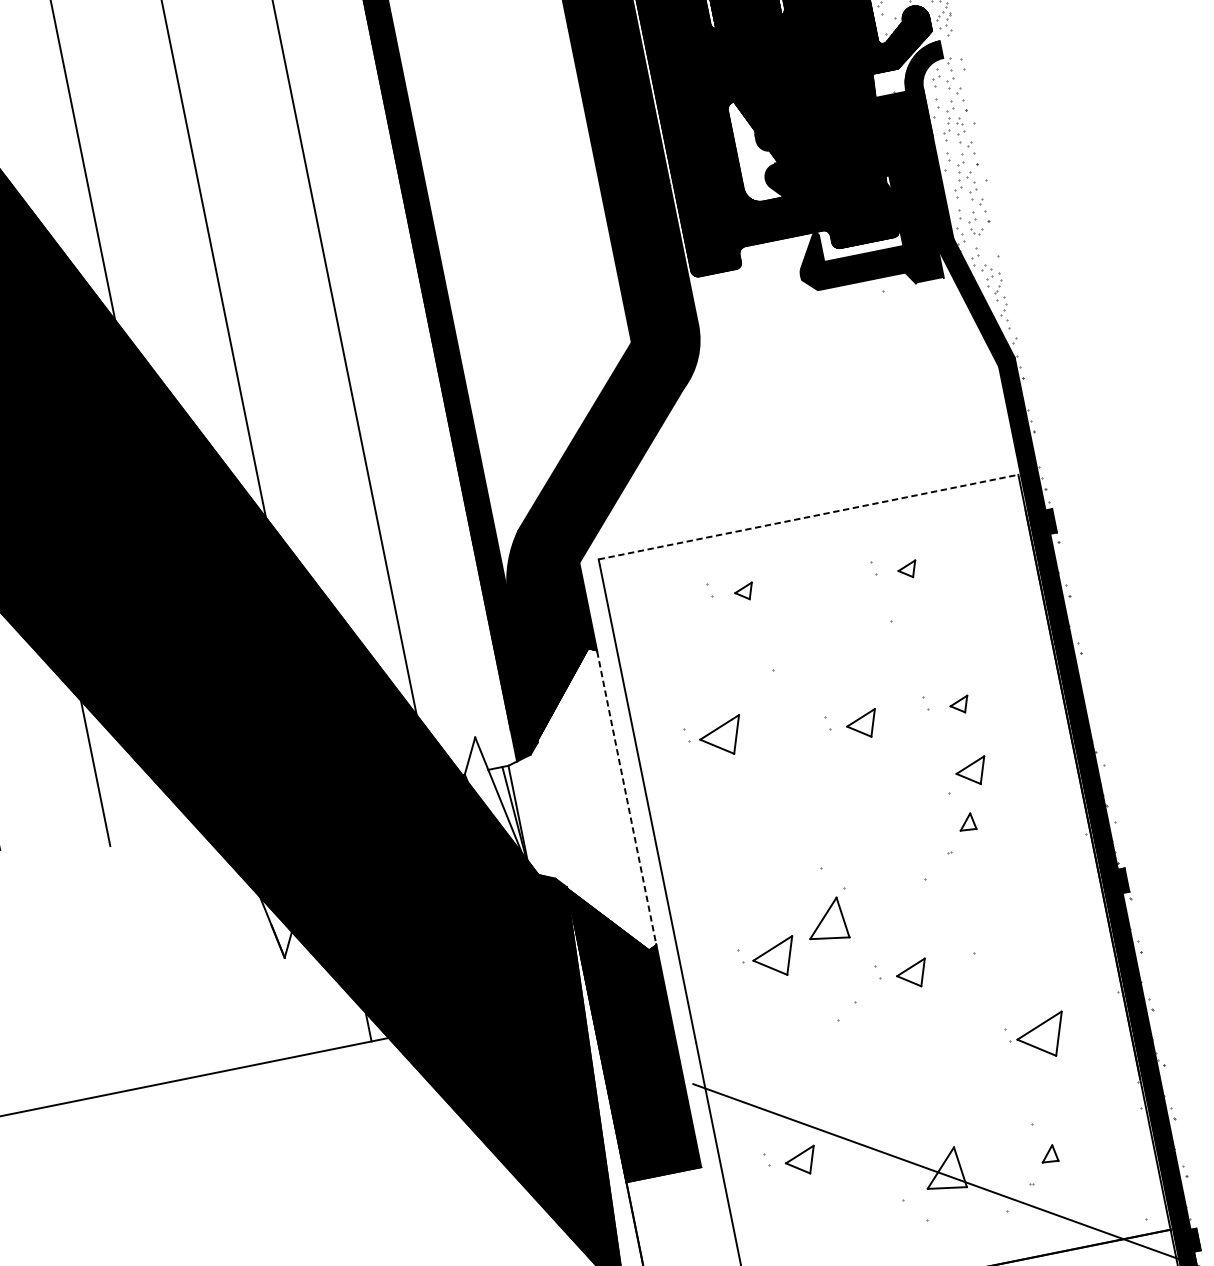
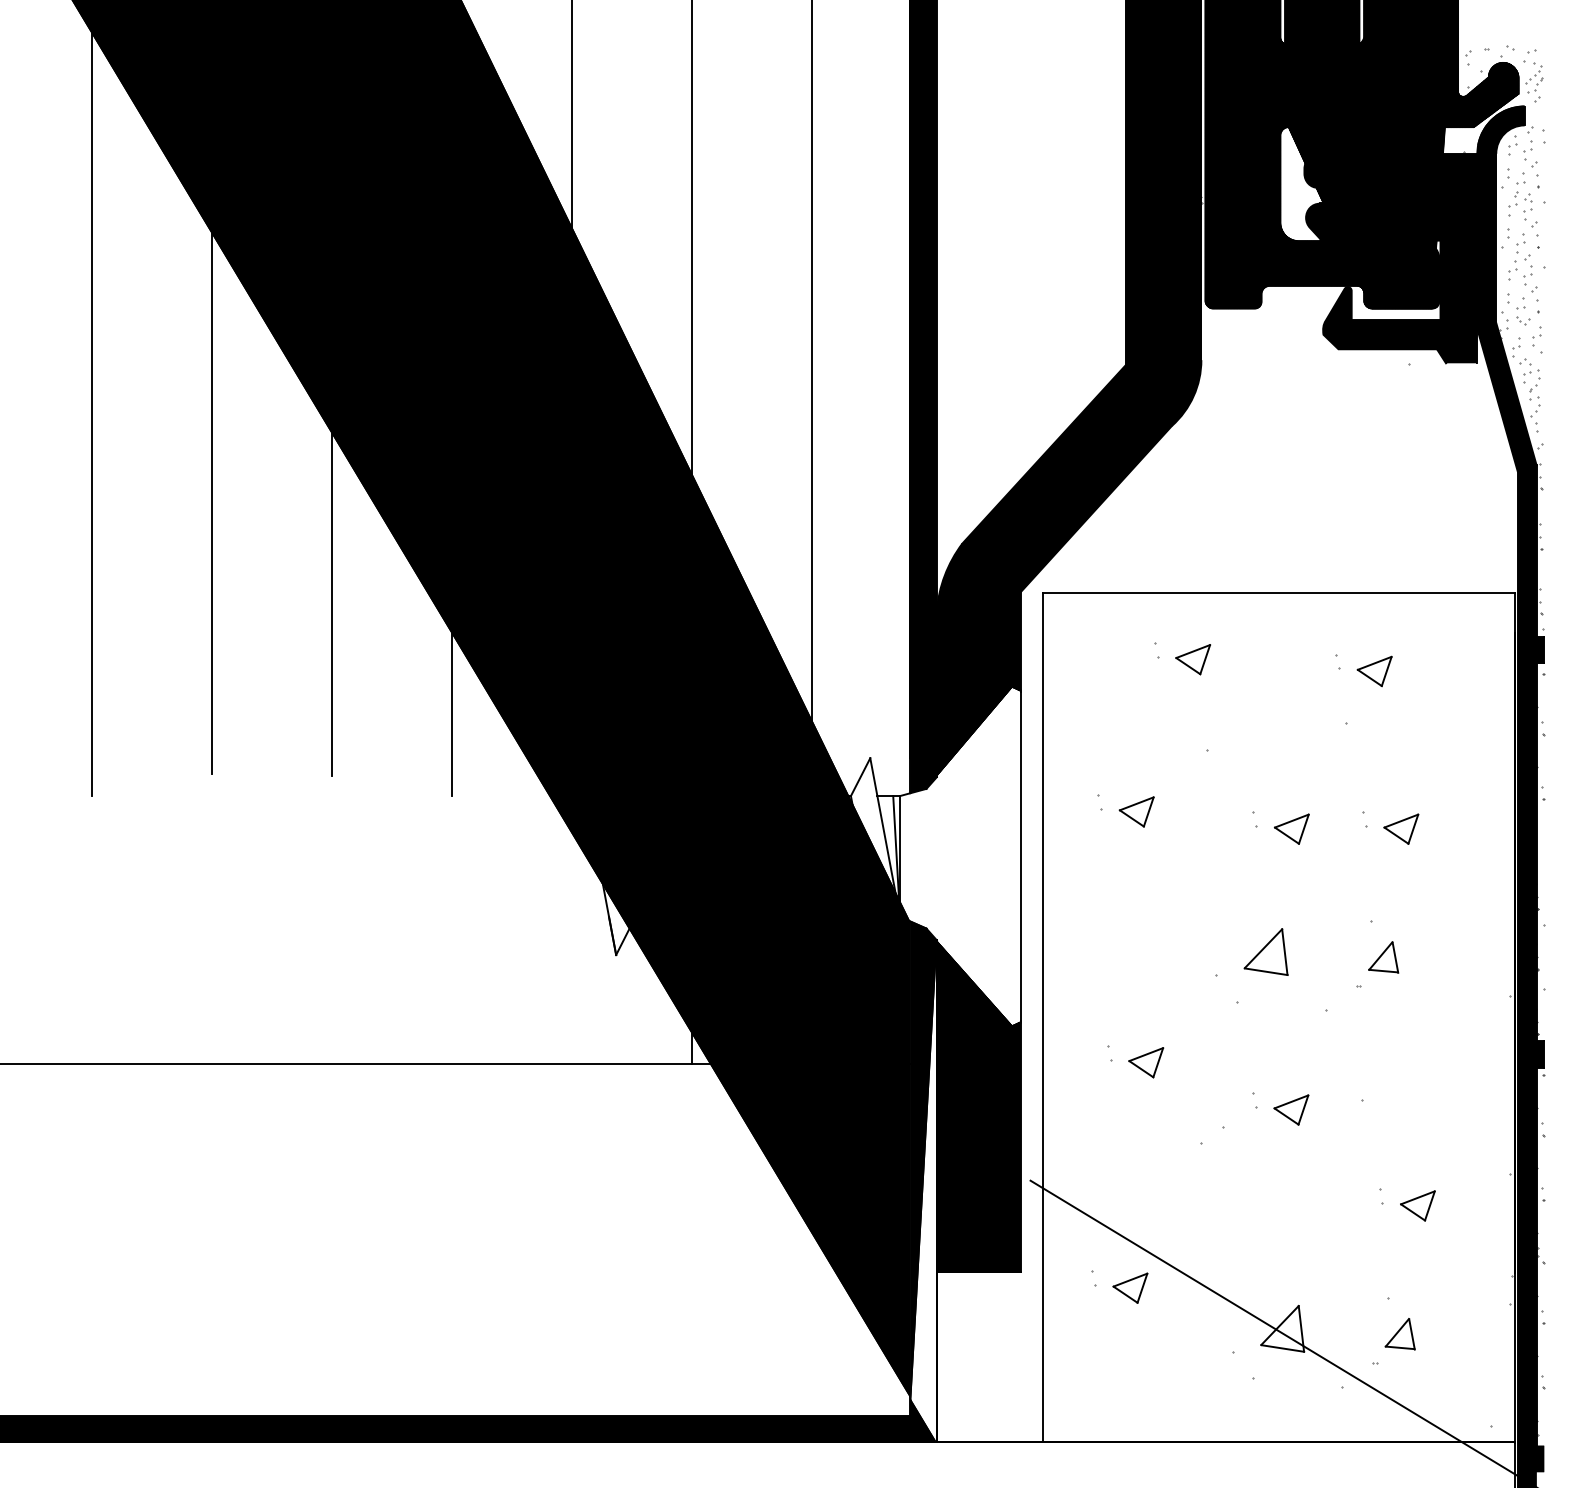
part: (991, 243) -> (1536, 336), added
line: (809, 516) -> (1279, 592), dashed -> solid
part: (907, 570) -> (1374, 671), size x1.67
part: (743, 592) -> (1192, 659), size x1.67
part: (959, 704) -> (1401, 828), size x1.67
part: (721, 737) -> (1136, 811), size x0.71
part: (971, 771) -> (1399, 903), removed
line: (626, 797) -> (1020, 856), dashed -> solid
part: (966, 822) -> (1383, 957), size x1.67
part: (825, 920) -> (1265, 951), moved
part: (775, 958) -> (1146, 1062), size x0.71
part: (1041, 1036) -> (1417, 1205), size x0.62
part: (1048, 1154) -> (1399, 1334), size x1.67

